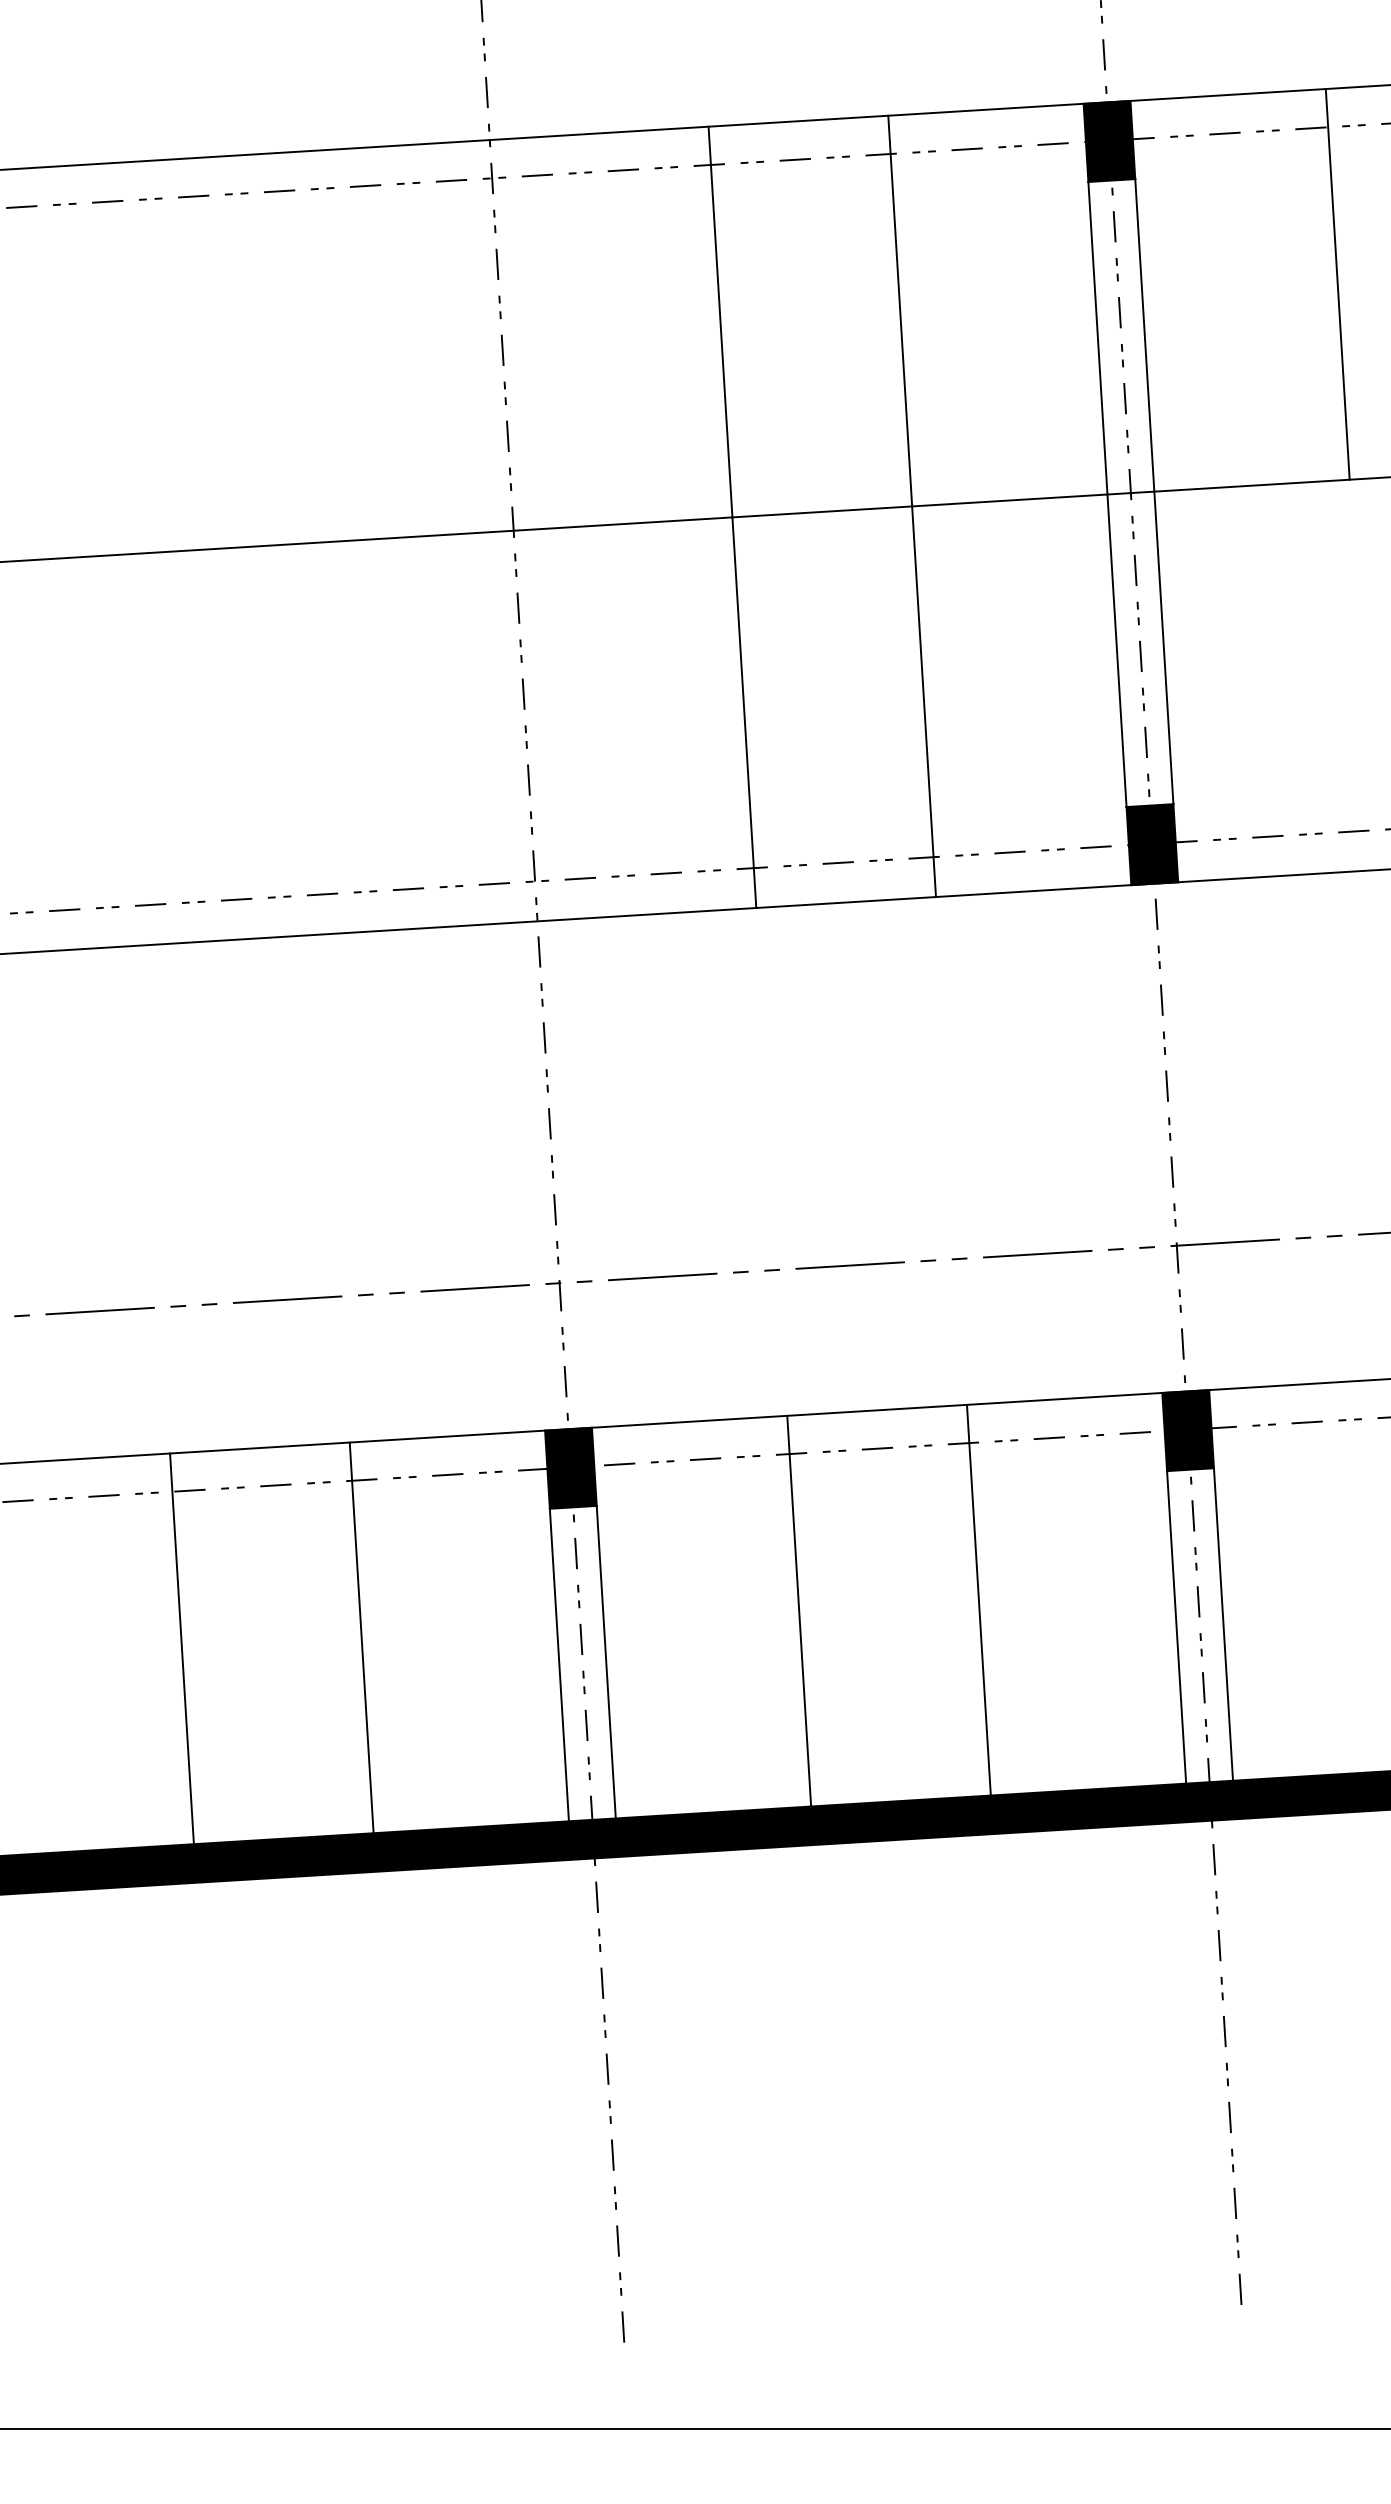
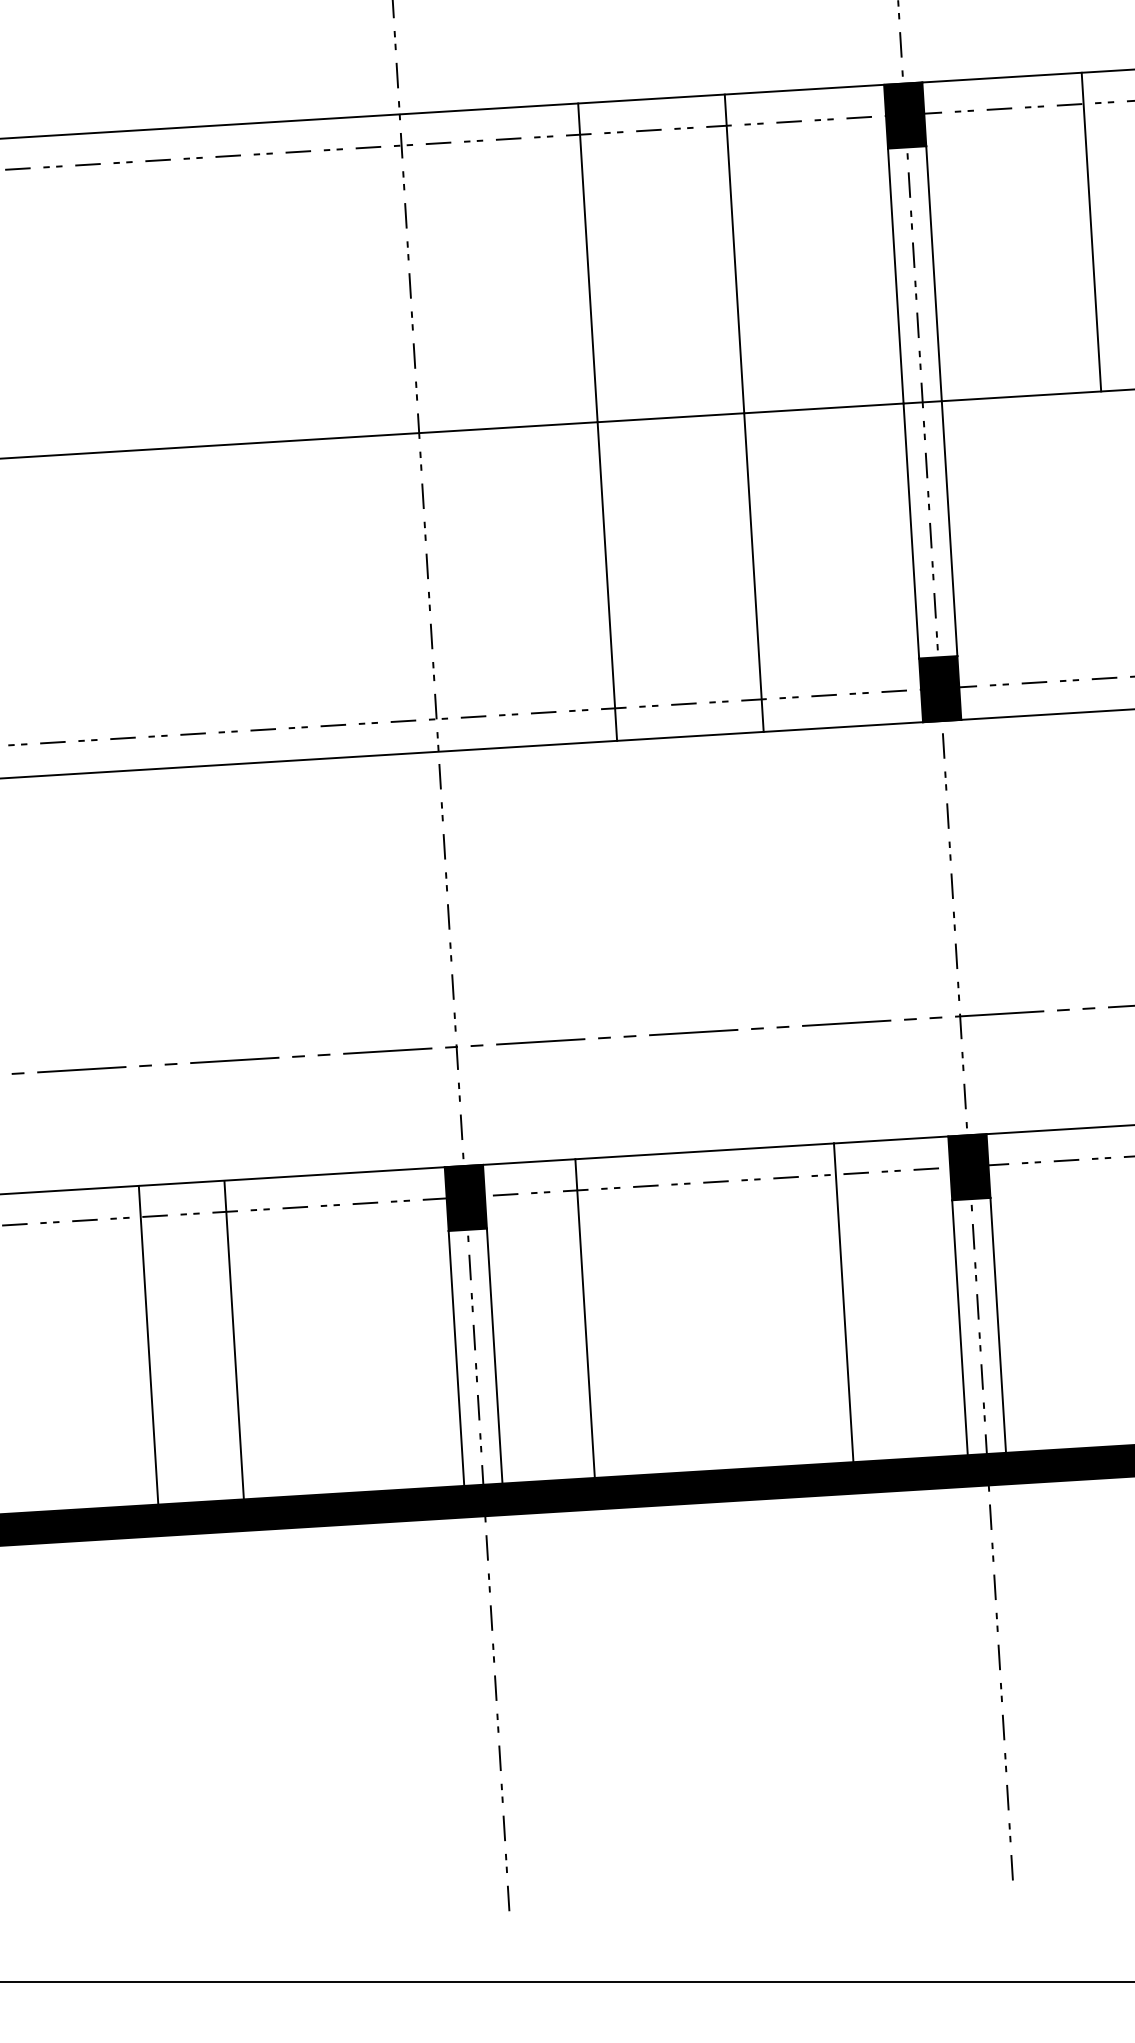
line: (978, 1600) -> (843, 1302), moved
line: (798, 1611) -> (584, 1318), moved
line: (360, 1636) -> (233, 1339), moved

